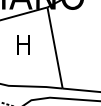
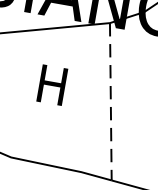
line: (55, 48) -> (111, 102), solid -> dashed

